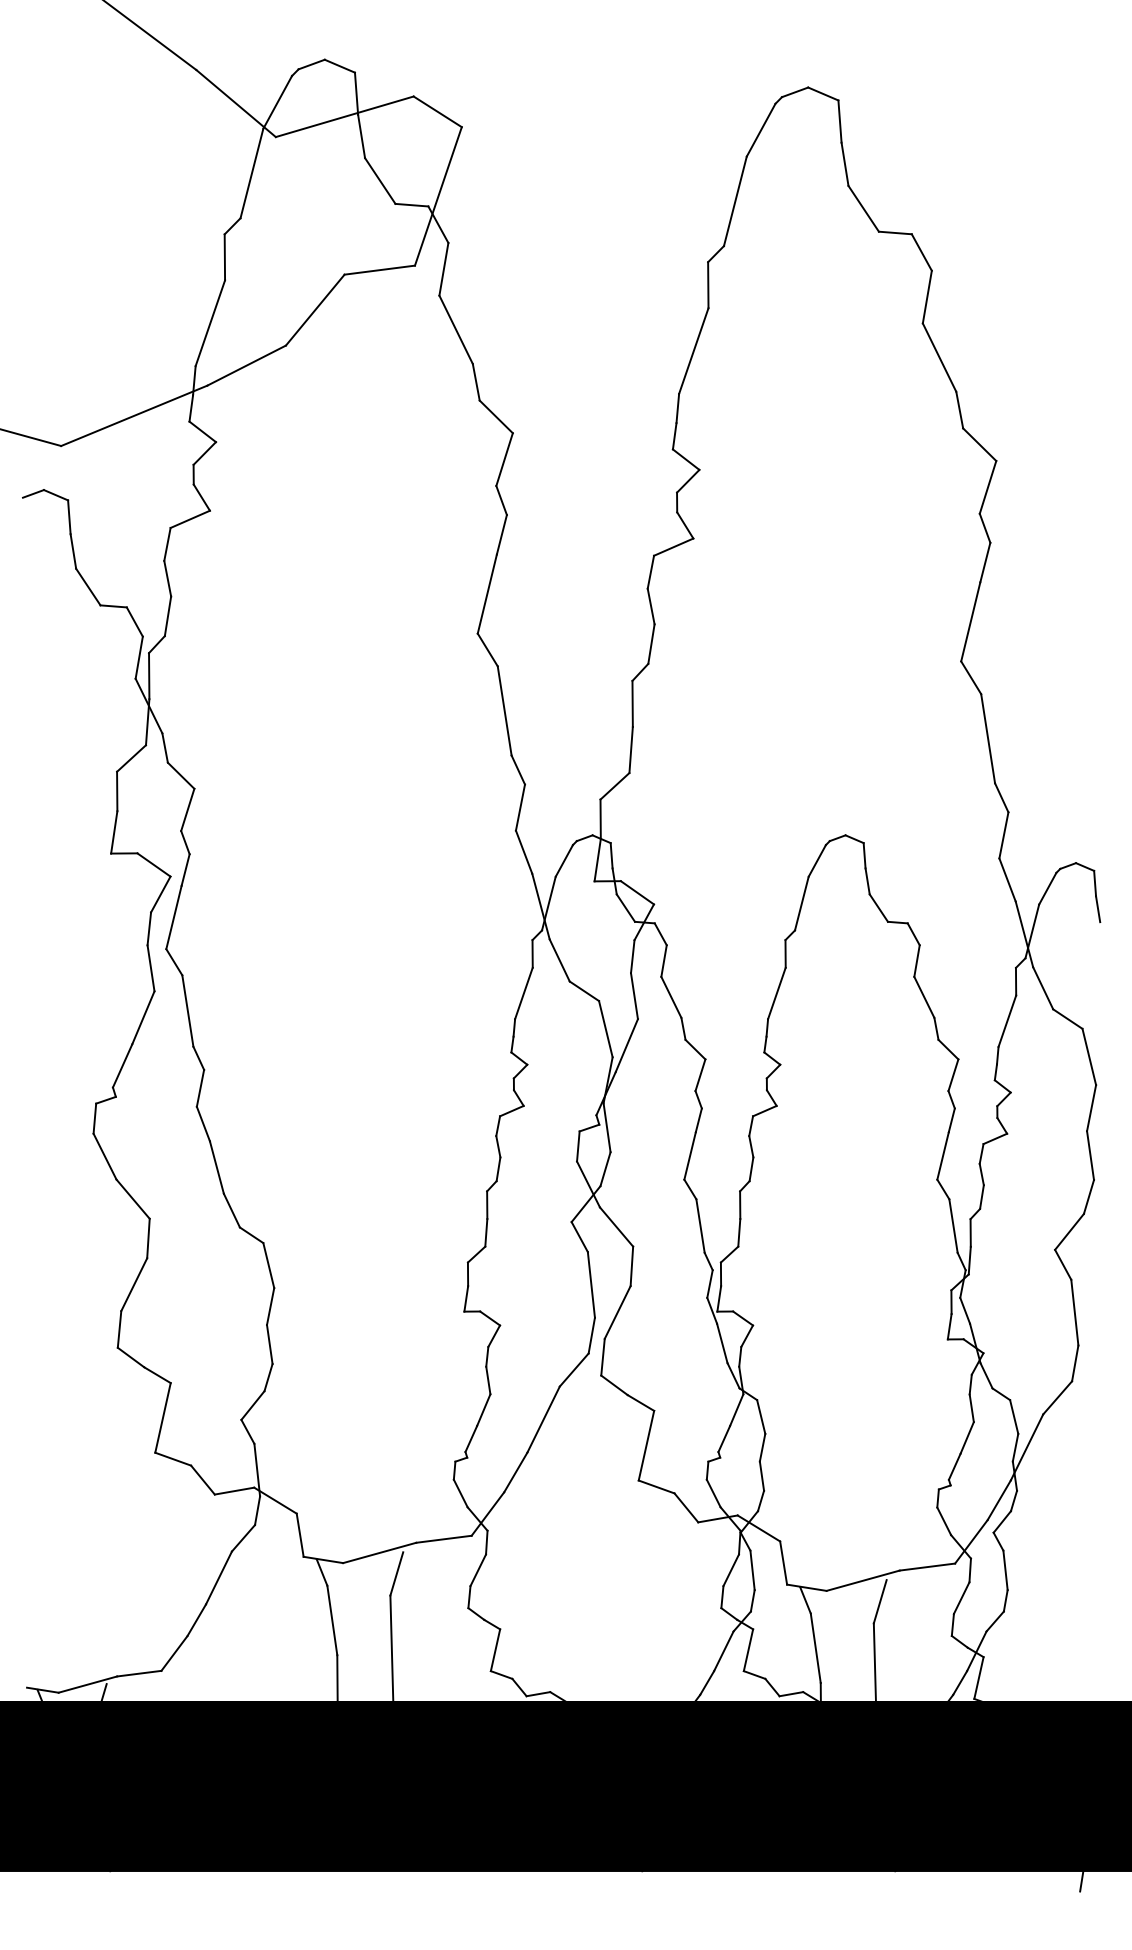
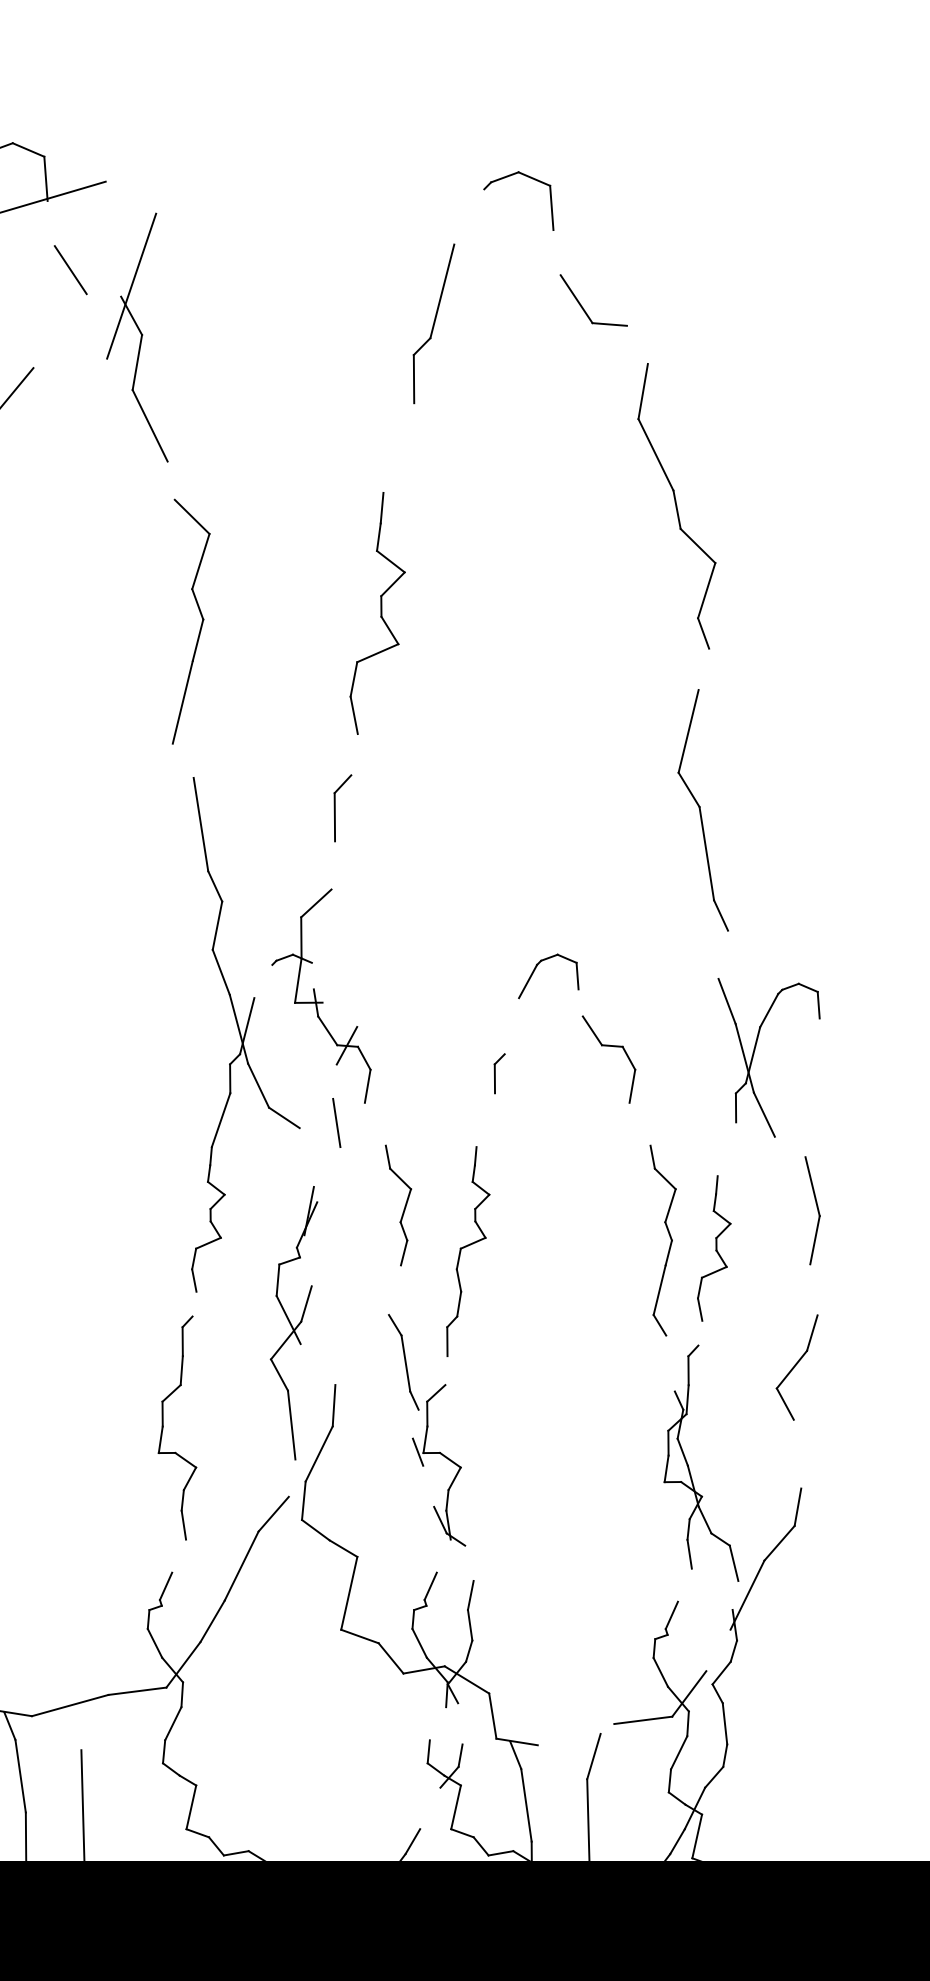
line: (437, 111) -> (130, 197), removed
line: (760, 129) -> (468, 216), removed
line: (361, 136) -> (51, 223), removed
line: (844, 163) -> (556, 251), removed
line: (411, 204) -> (103, 294), removed
line: (921, 252) -> (637, 344), removed
line: (379, 269) -> (69, 362), removed
line: (693, 350) -> (398, 447), removed
line: (475, 381) -> (170, 479), removed
line: (985, 562) -> (704, 669), removed
line: (651, 643) -> (354, 754), removed
line: (487, 649) -> (182, 760), removed
line: (630, 749) -> (332, 864), removed
line: (1003, 835) -> (722, 954), removed
line: (611, 855) -> (312, 975), removed
line: (563, 860) -> (262, 981), removed
line: (867, 881) -> (580, 1003), removed
line: (636, 892) -> (338, 1014), removed
line: (801, 903) -> (511, 1026), removed
line: (1098, 909) -> (822, 1032), removed
line: (632, 956) -> (334, 1081), removed
line: (776, 993) -> (485, 1120), removed
line: (671, 996) -> (375, 1123), removed
line: (924, 996) -> (640, 1123), removed
line: (1067, 1018) -> (789, 1146), removed
line: (1007, 1020) -> (727, 1148), removed
line: (605, 1029) -> (306, 1157), removed
line: (626, 1045) -> (328, 1174), removed
line: (606, 1127) -> (307, 1260), removed
line: (689, 1155) -> (394, 1289), removed
line: (1090, 1155) -> (813, 1289), removed
line: (498, 1169) -> (194, 1304), removed
line: (981, 1196) -> (699, 1332), removed
line: (953, 1225) -> (670, 1362), removed
line: (616, 1226) -> (317, 1363), removed
line: (739, 1232) -> (446, 1370), removed
line: (709, 1283) -> (415, 1423), removed
line: (1074, 1312) -> (797, 1453), removed
line: (591, 1335) -> (291, 1478), removed
line: (722, 1343) -> (428, 1486), removed
line: (483, 1409) -> (178, 1555), removed
line: (736, 1409) -> (443, 1555), removed
line: (761, 1416) -> (469, 1562), removed
line: (966, 1437) -> (684, 1584), removed
line: (1015, 1447) -> (735, 1595), removed
line: (998, 1500) -> (717, 1650), removed
line: (731, 1570) -> (438, 1723), removed
line: (752, 1570) -> (460, 1723), removed
line: (396, 1573) -> (87, 1727), removed
line: (862, 1580) -> (575, 1734), removed
line: (723, 1651) -> (429, 1808), removed

